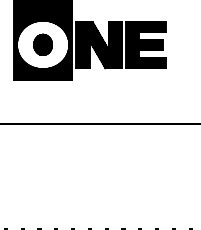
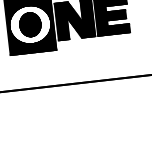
part: (42, 44) -> (29, 24), size x1.43

